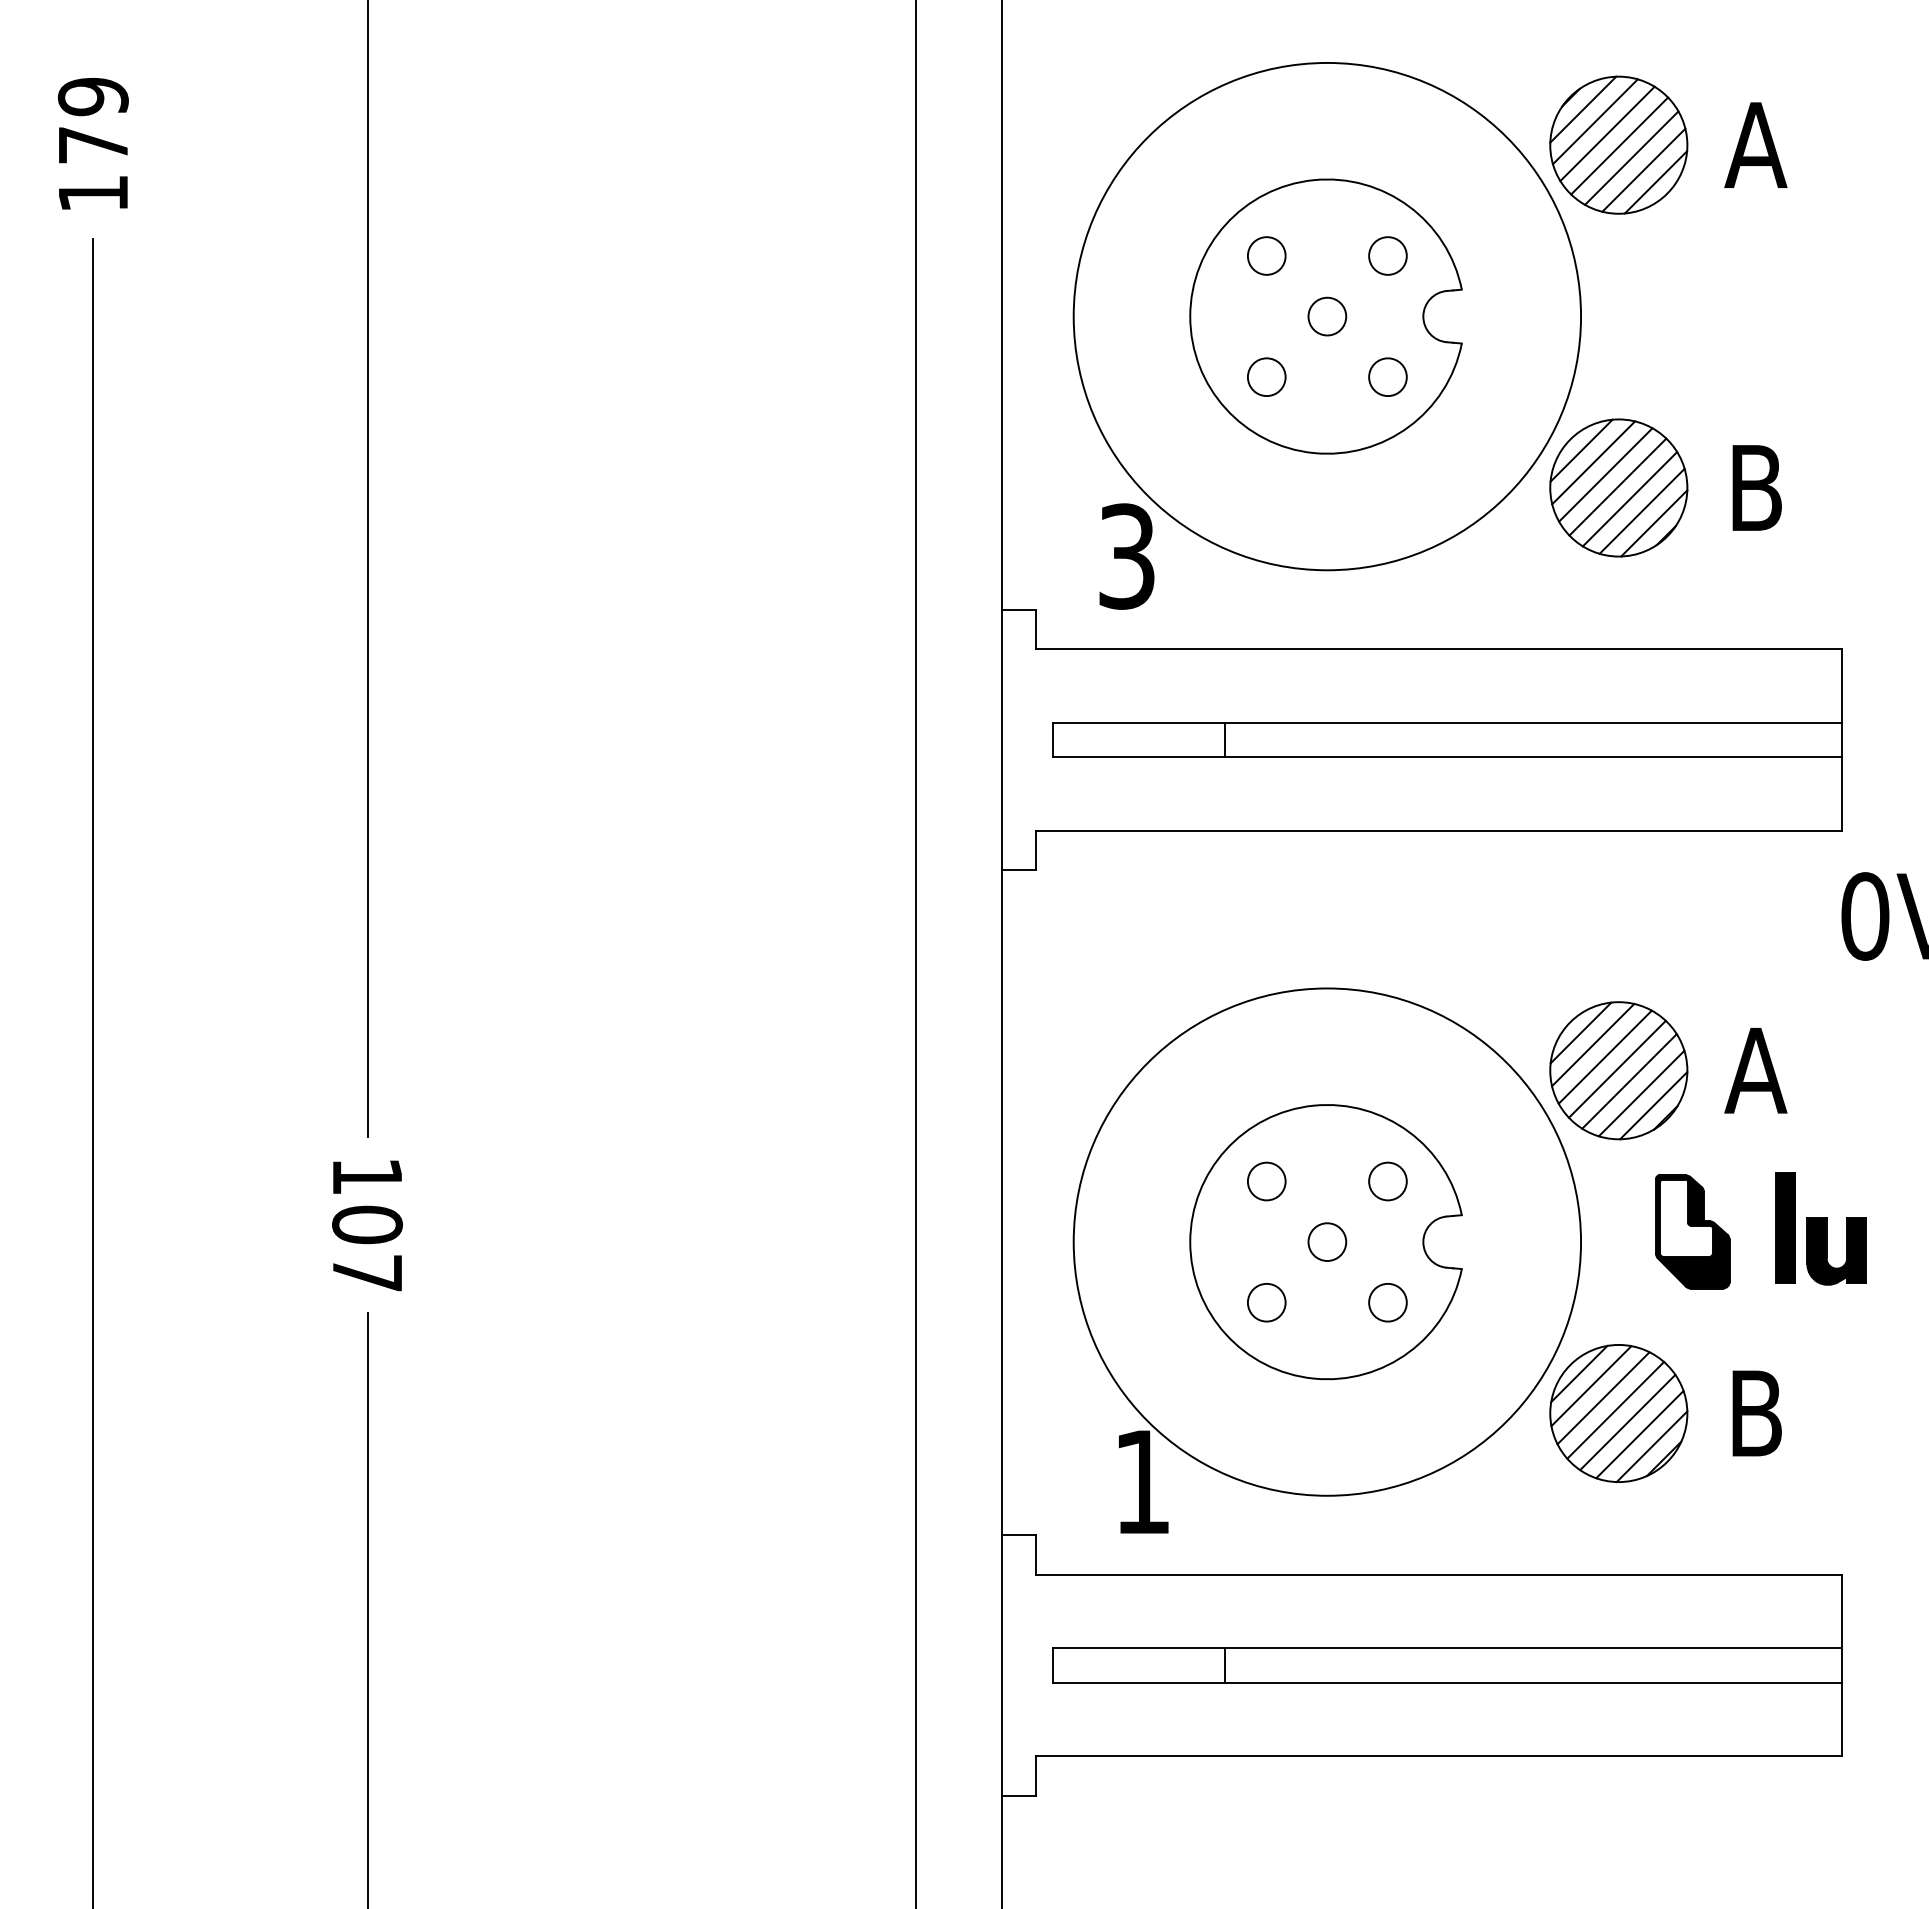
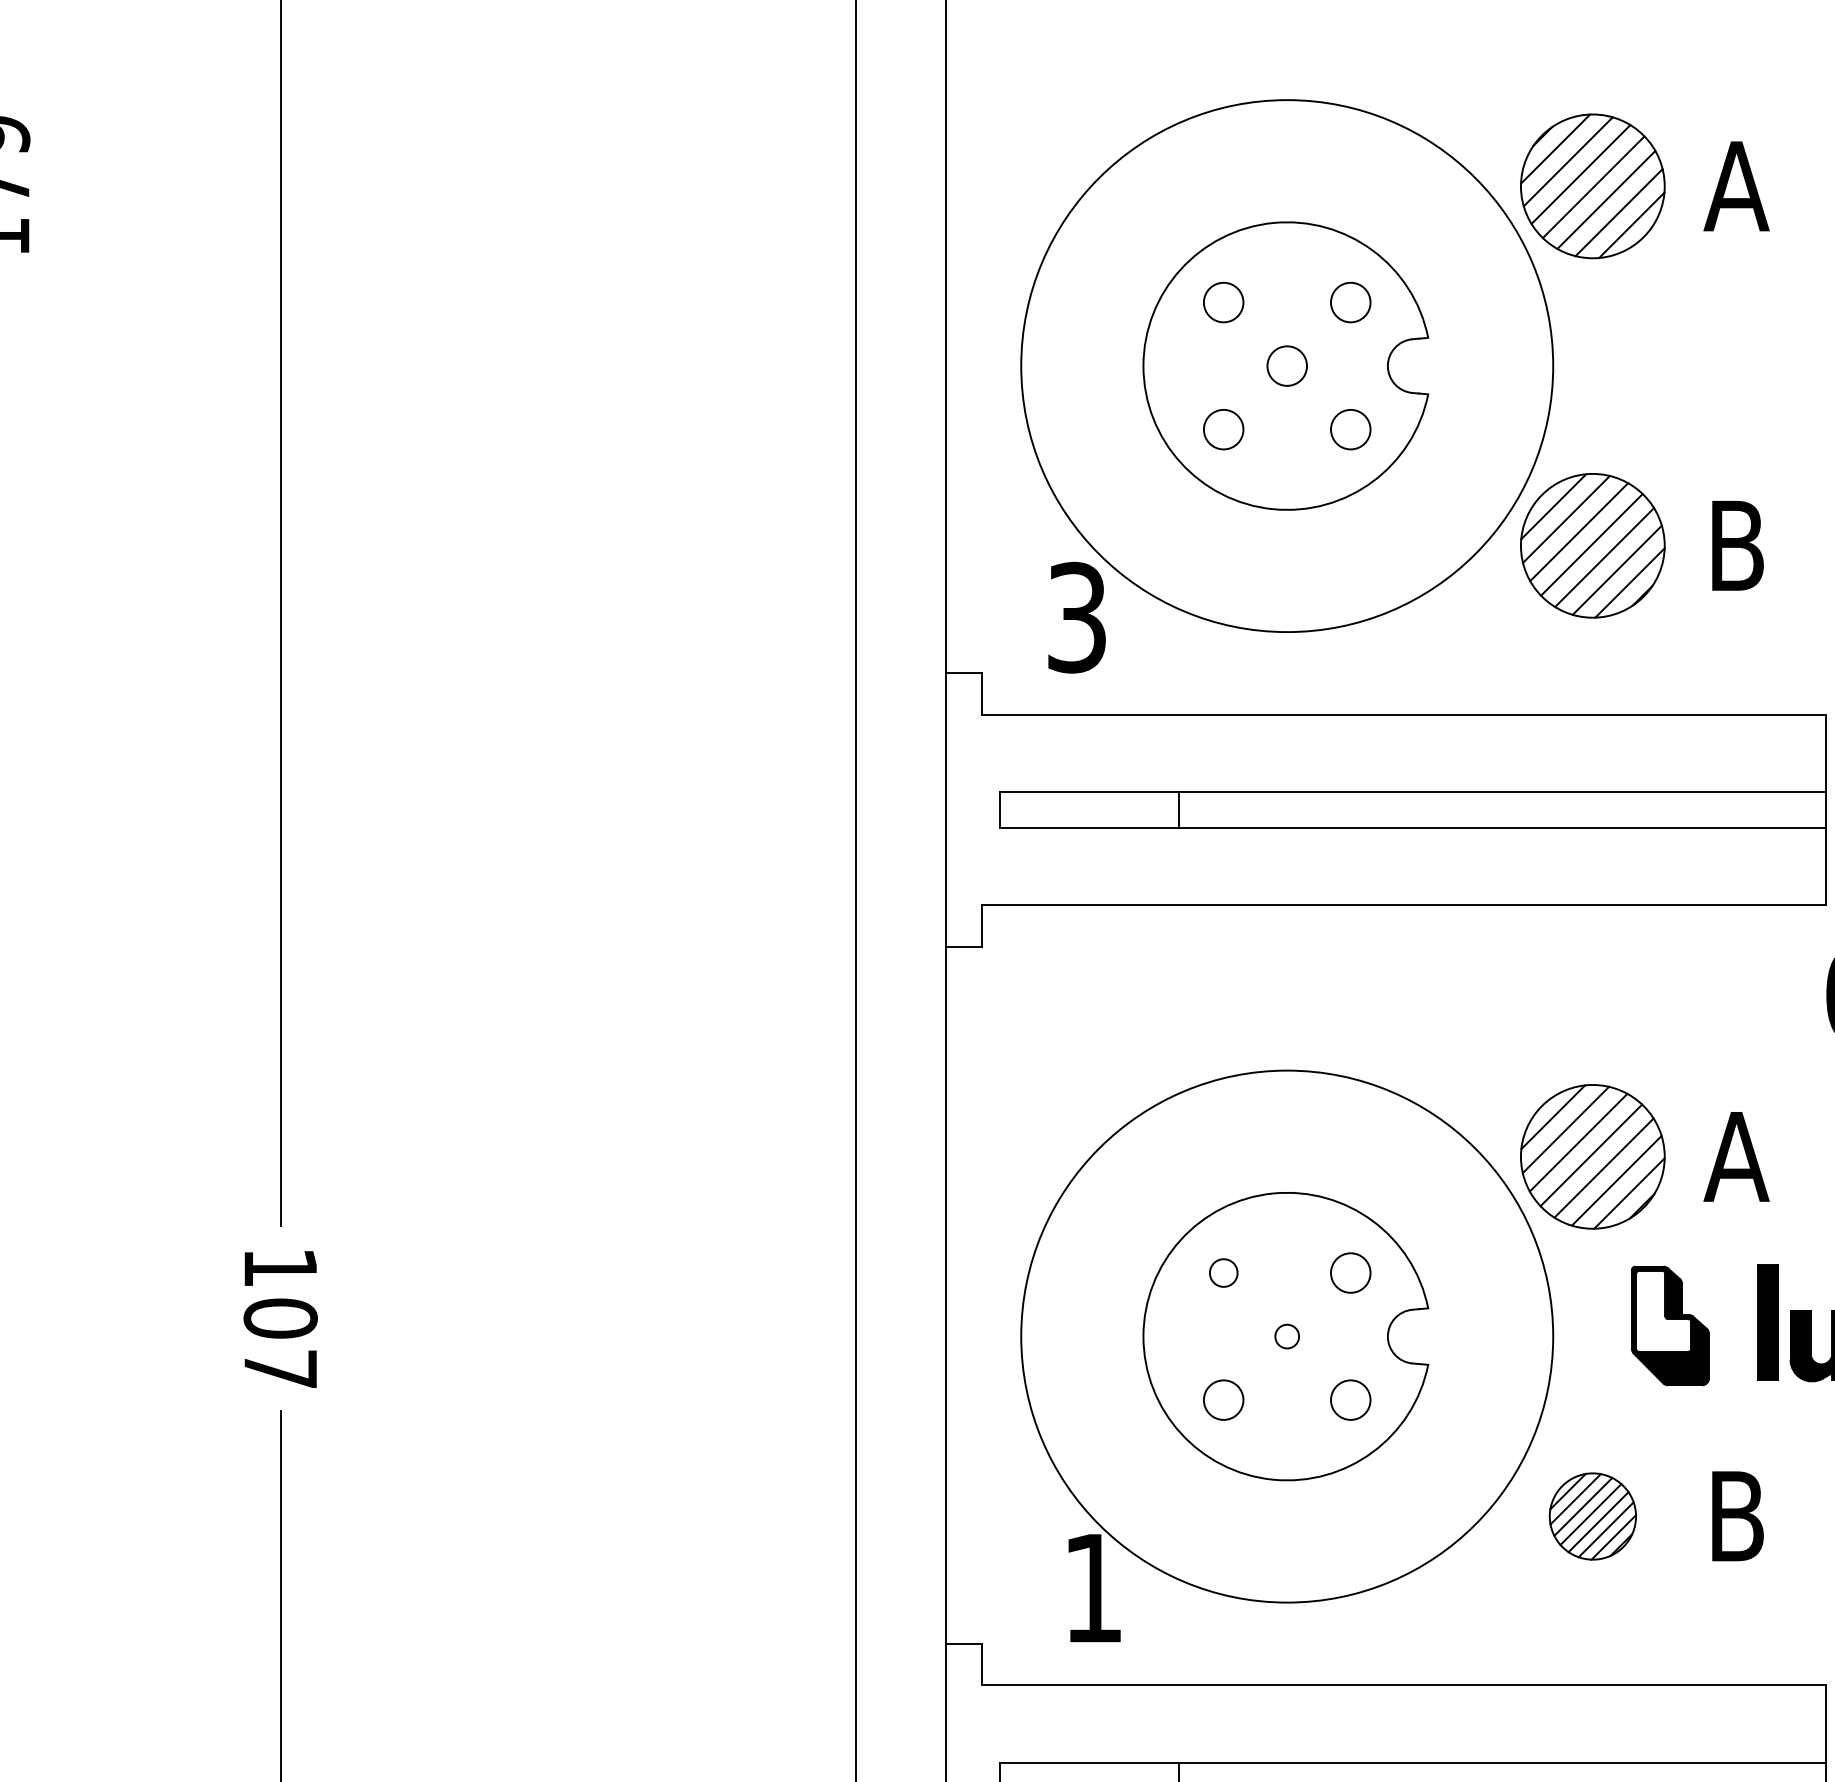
circle: (1266, 1181) -> (1223, 1273), size x0.7
circle: (1327, 1241) -> (1287, 1335), size x0.6
part: (1618, 1413) -> (1592, 1516), size x0.6

